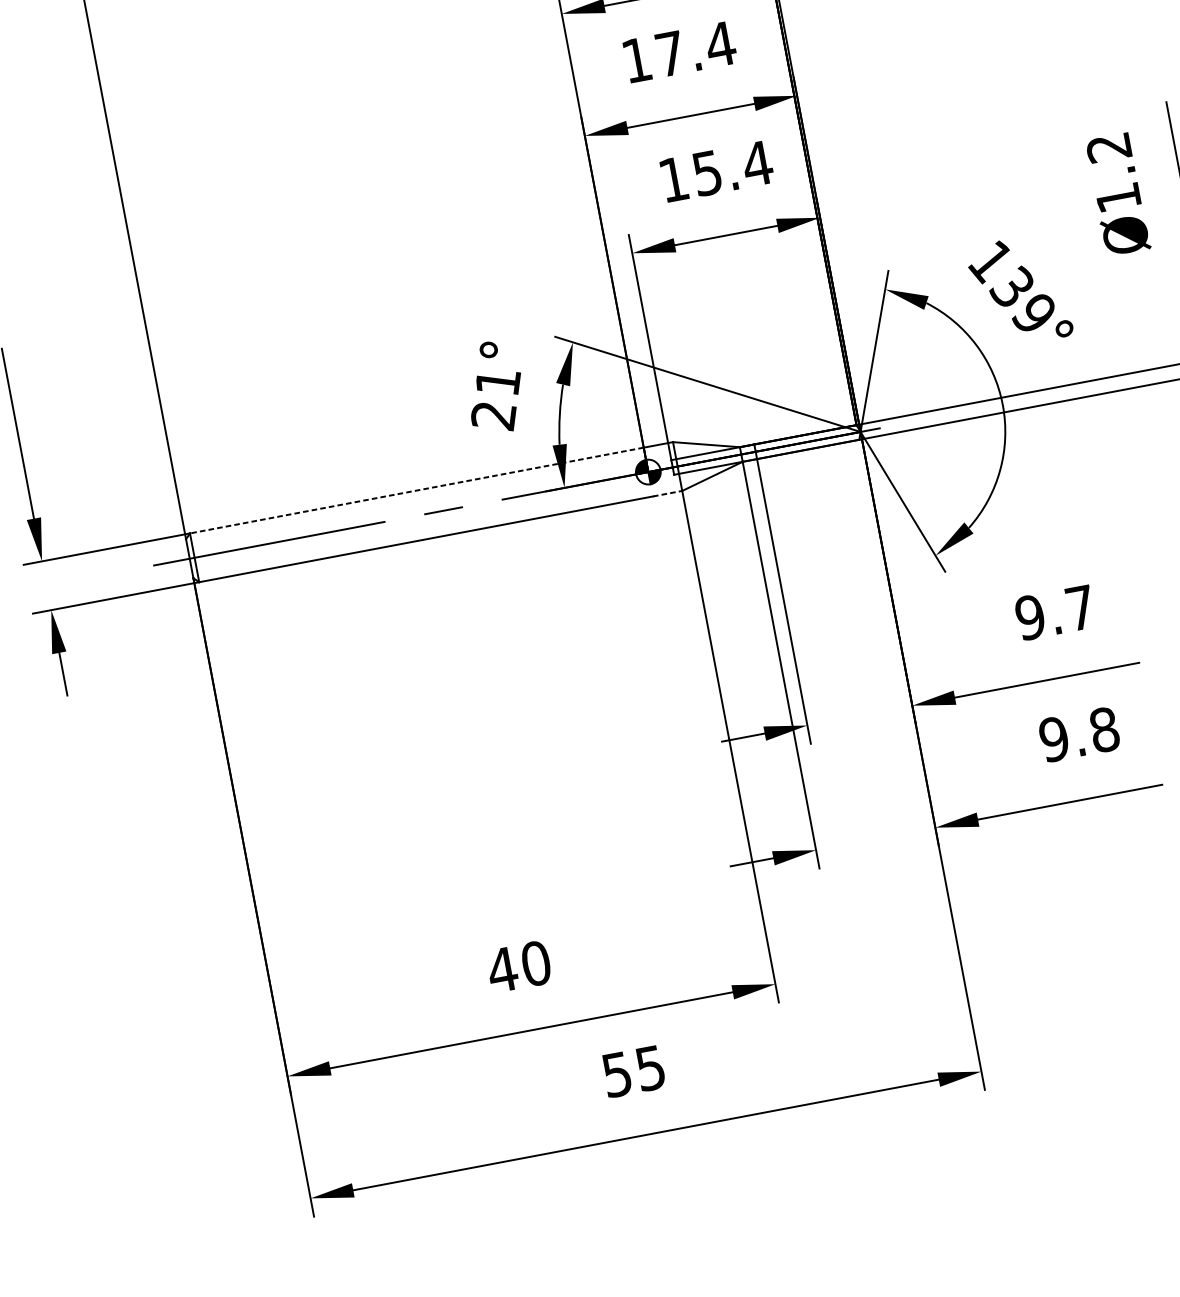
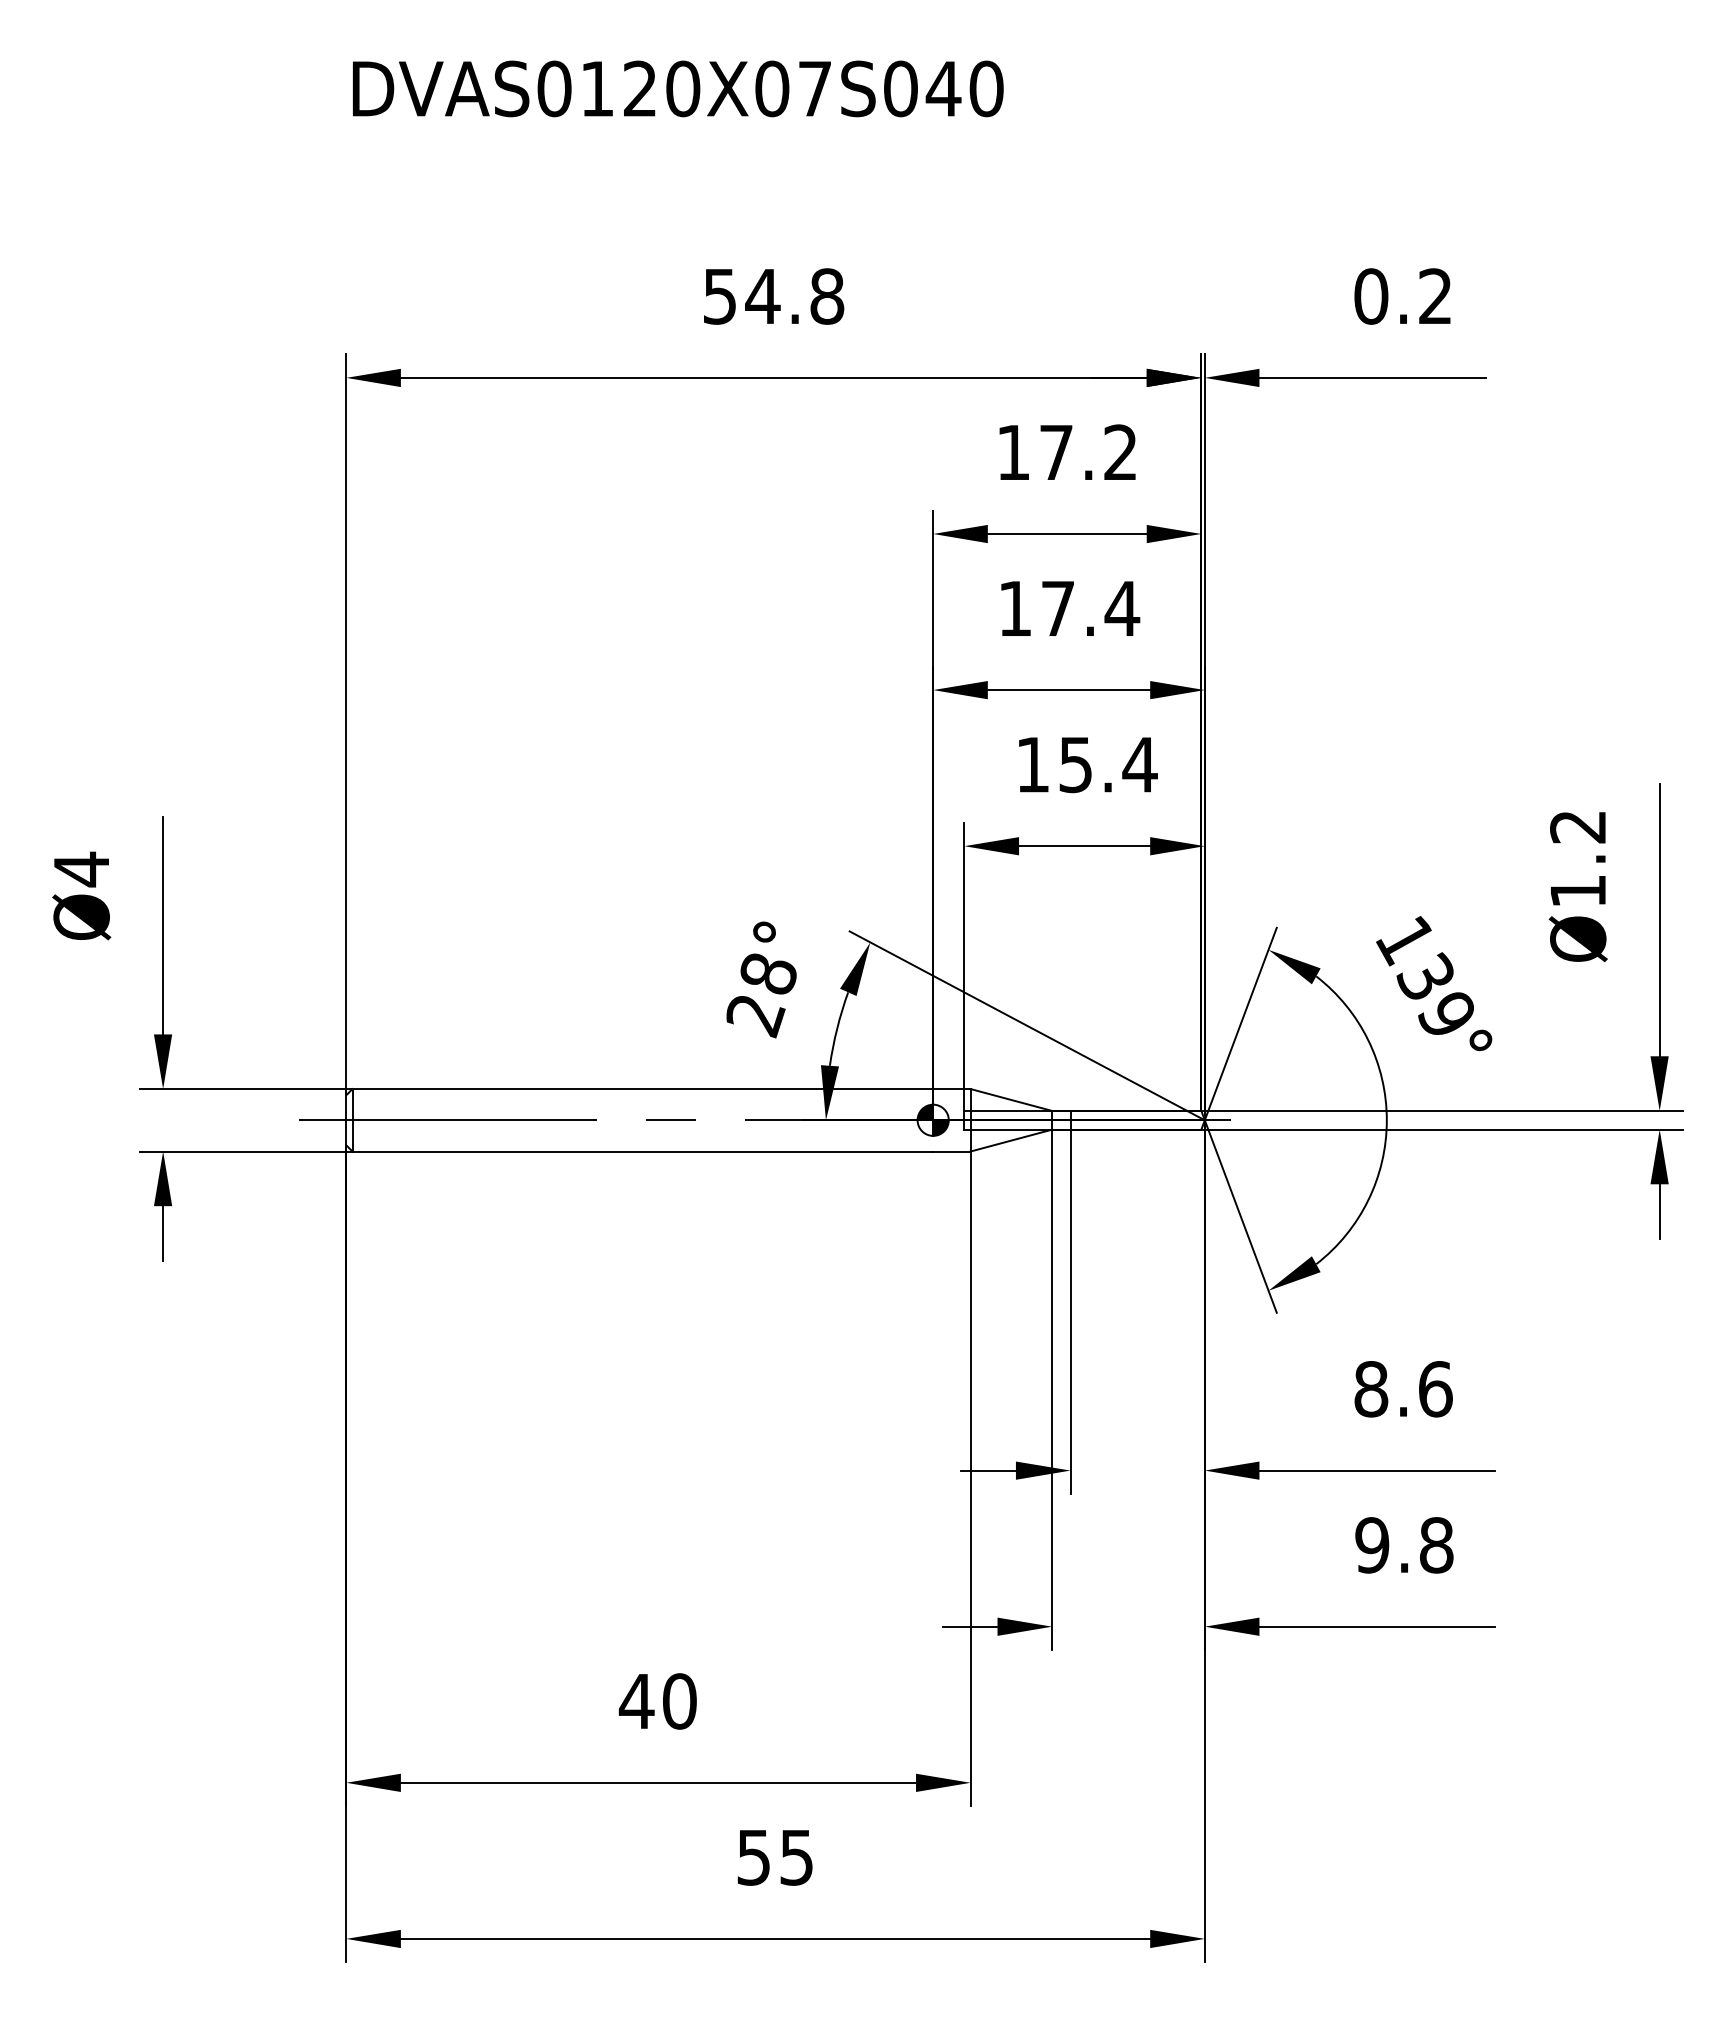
text: (498, 381) -> (769, 973), 21° -> 28°
line: (416, 490) -> (642, 1089), dashed -> solid
line: (667, 493) -> (951, 1151), dashed -> solid
text: (1055, 612) -> (1403, 1389), 9.7 -> 8.6

